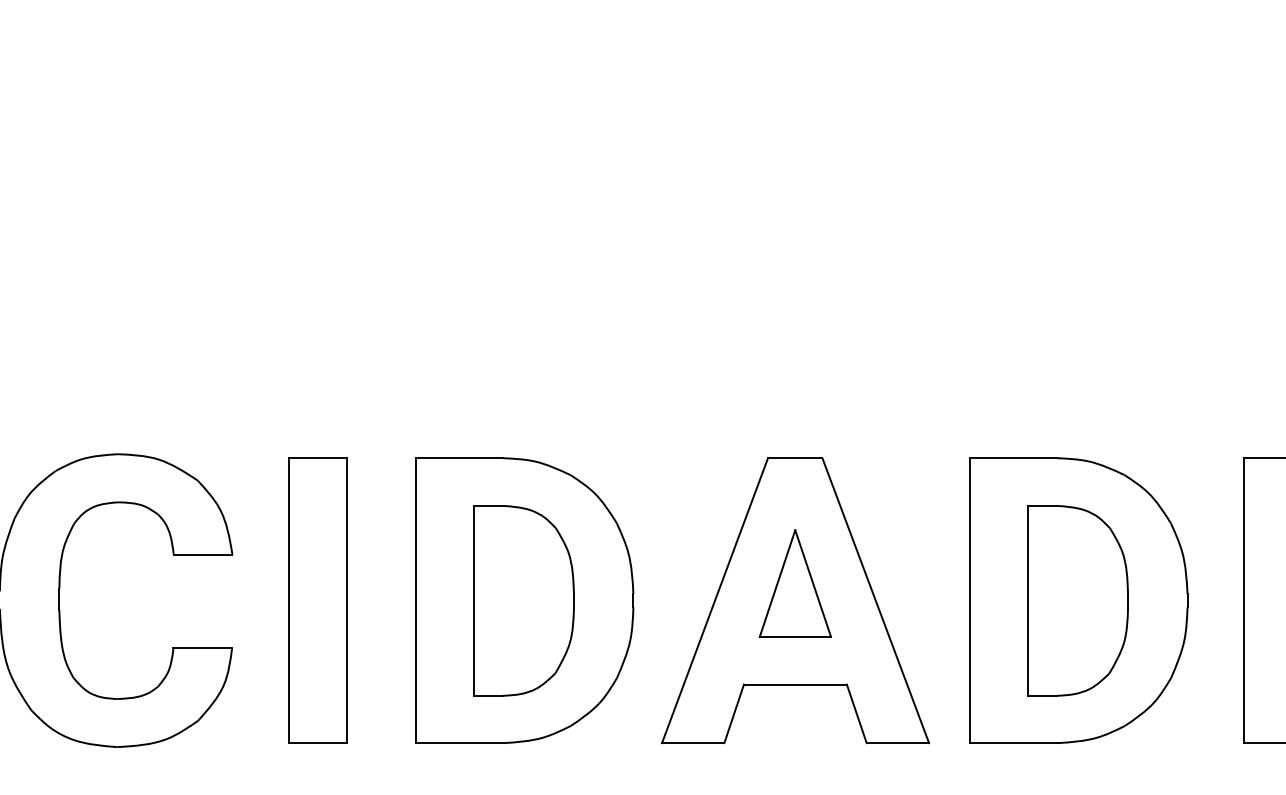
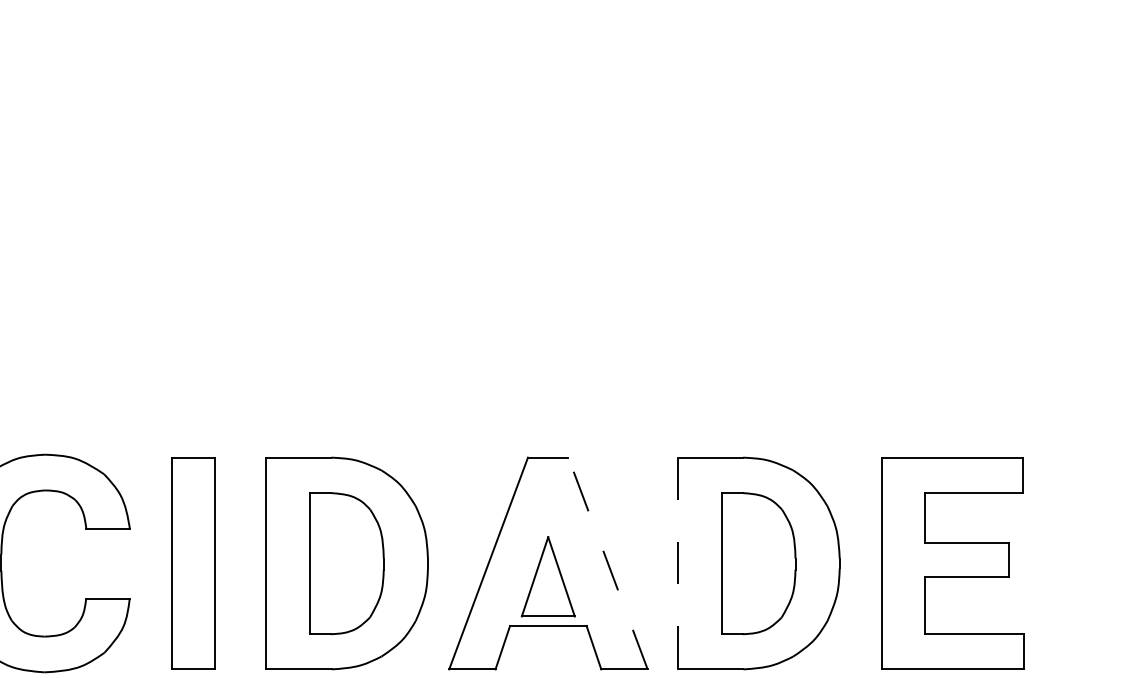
part: (794, 583) -> (547, 576), moved
line: (875, 600) -> (607, 563), solid -> dashed
line: (969, 600) -> (677, 563), solid -> dashed

